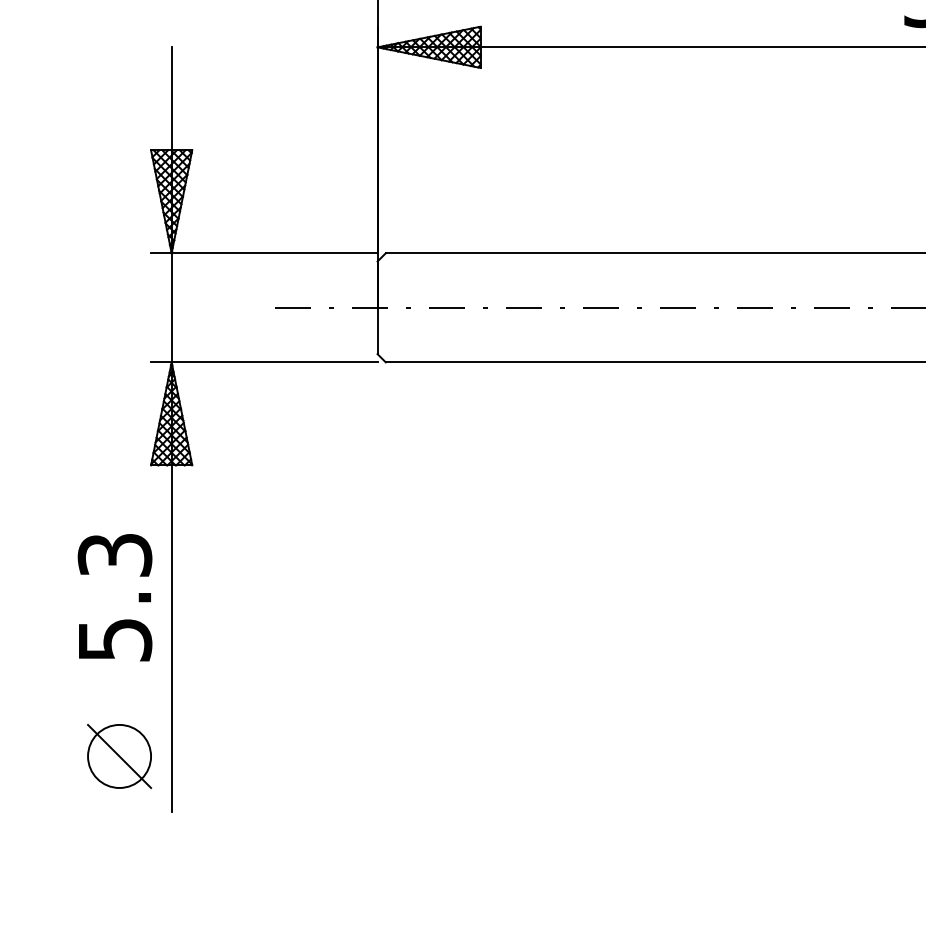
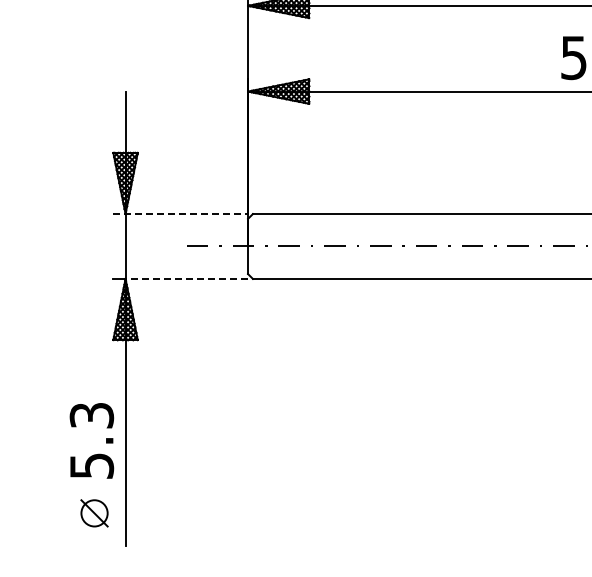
line: (265, 254) -> (181, 214), solid -> dashed
line: (274, 361) -> (186, 278), solid -> dashed
text: (114, 597) -> (91, 440), moved
part: (119, 756) -> (94, 513), size x0.7

